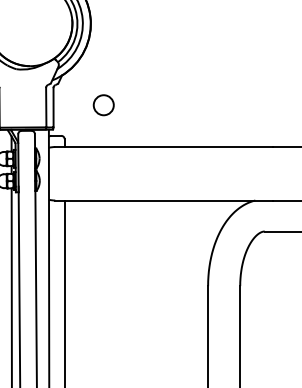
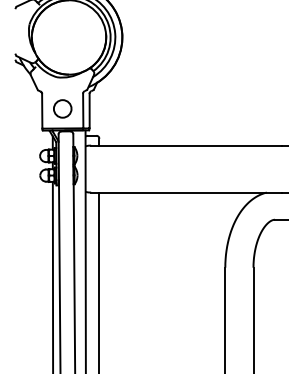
circle: (103, 104) -> (62, 108), moved

